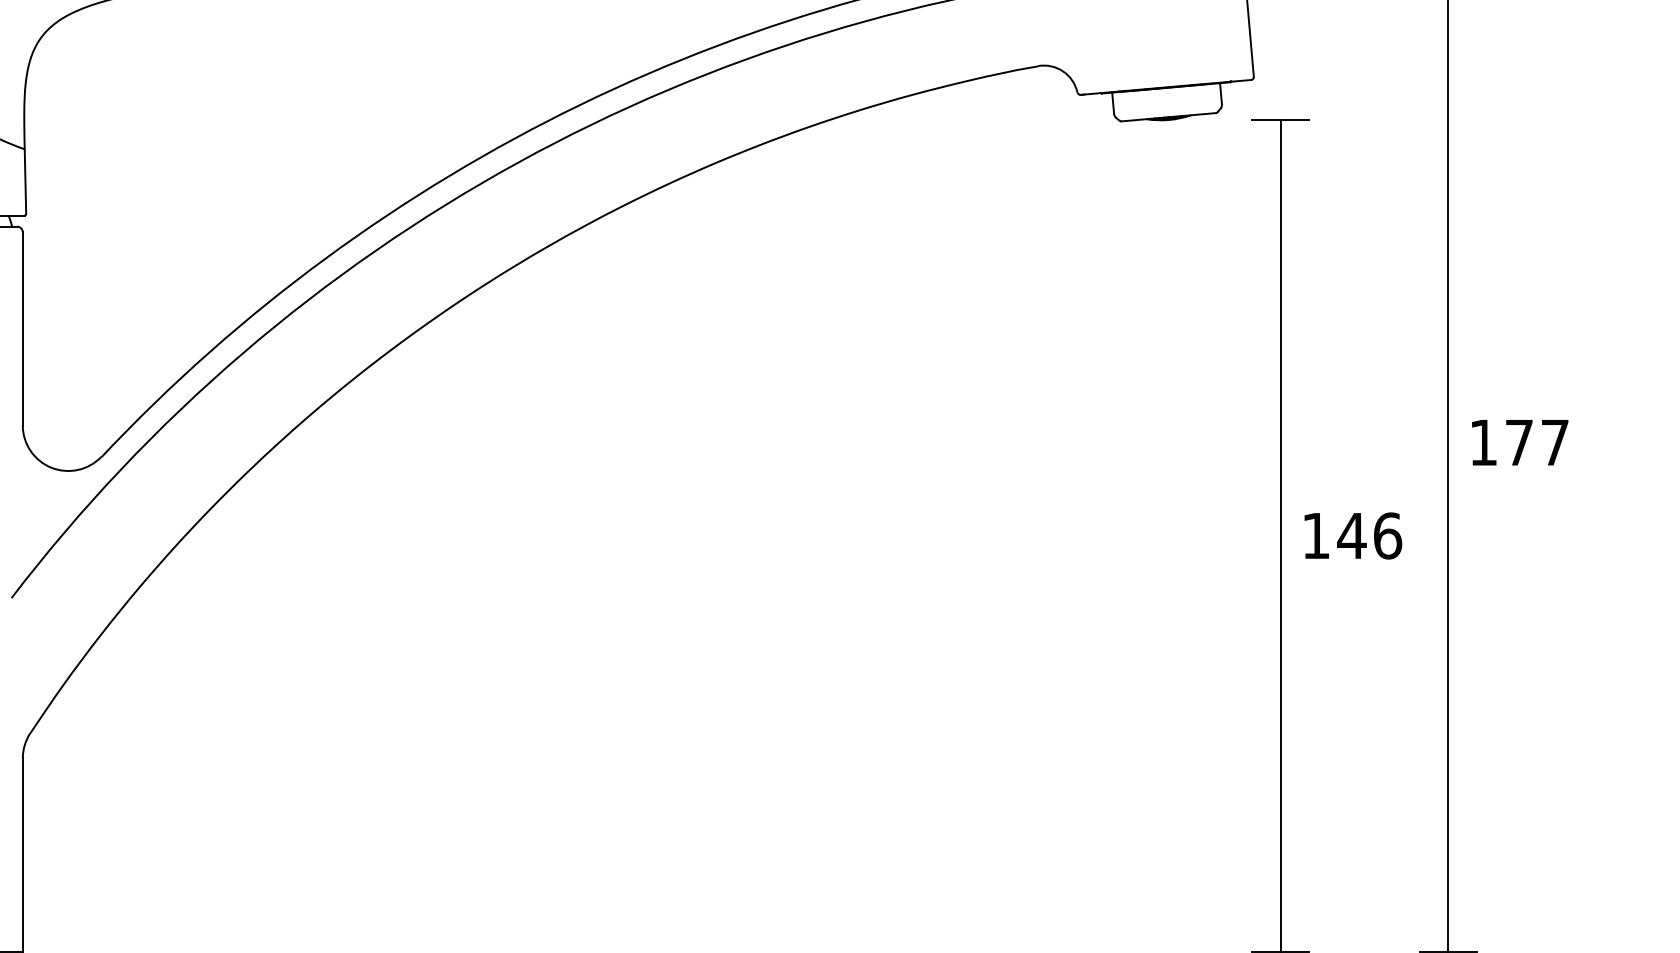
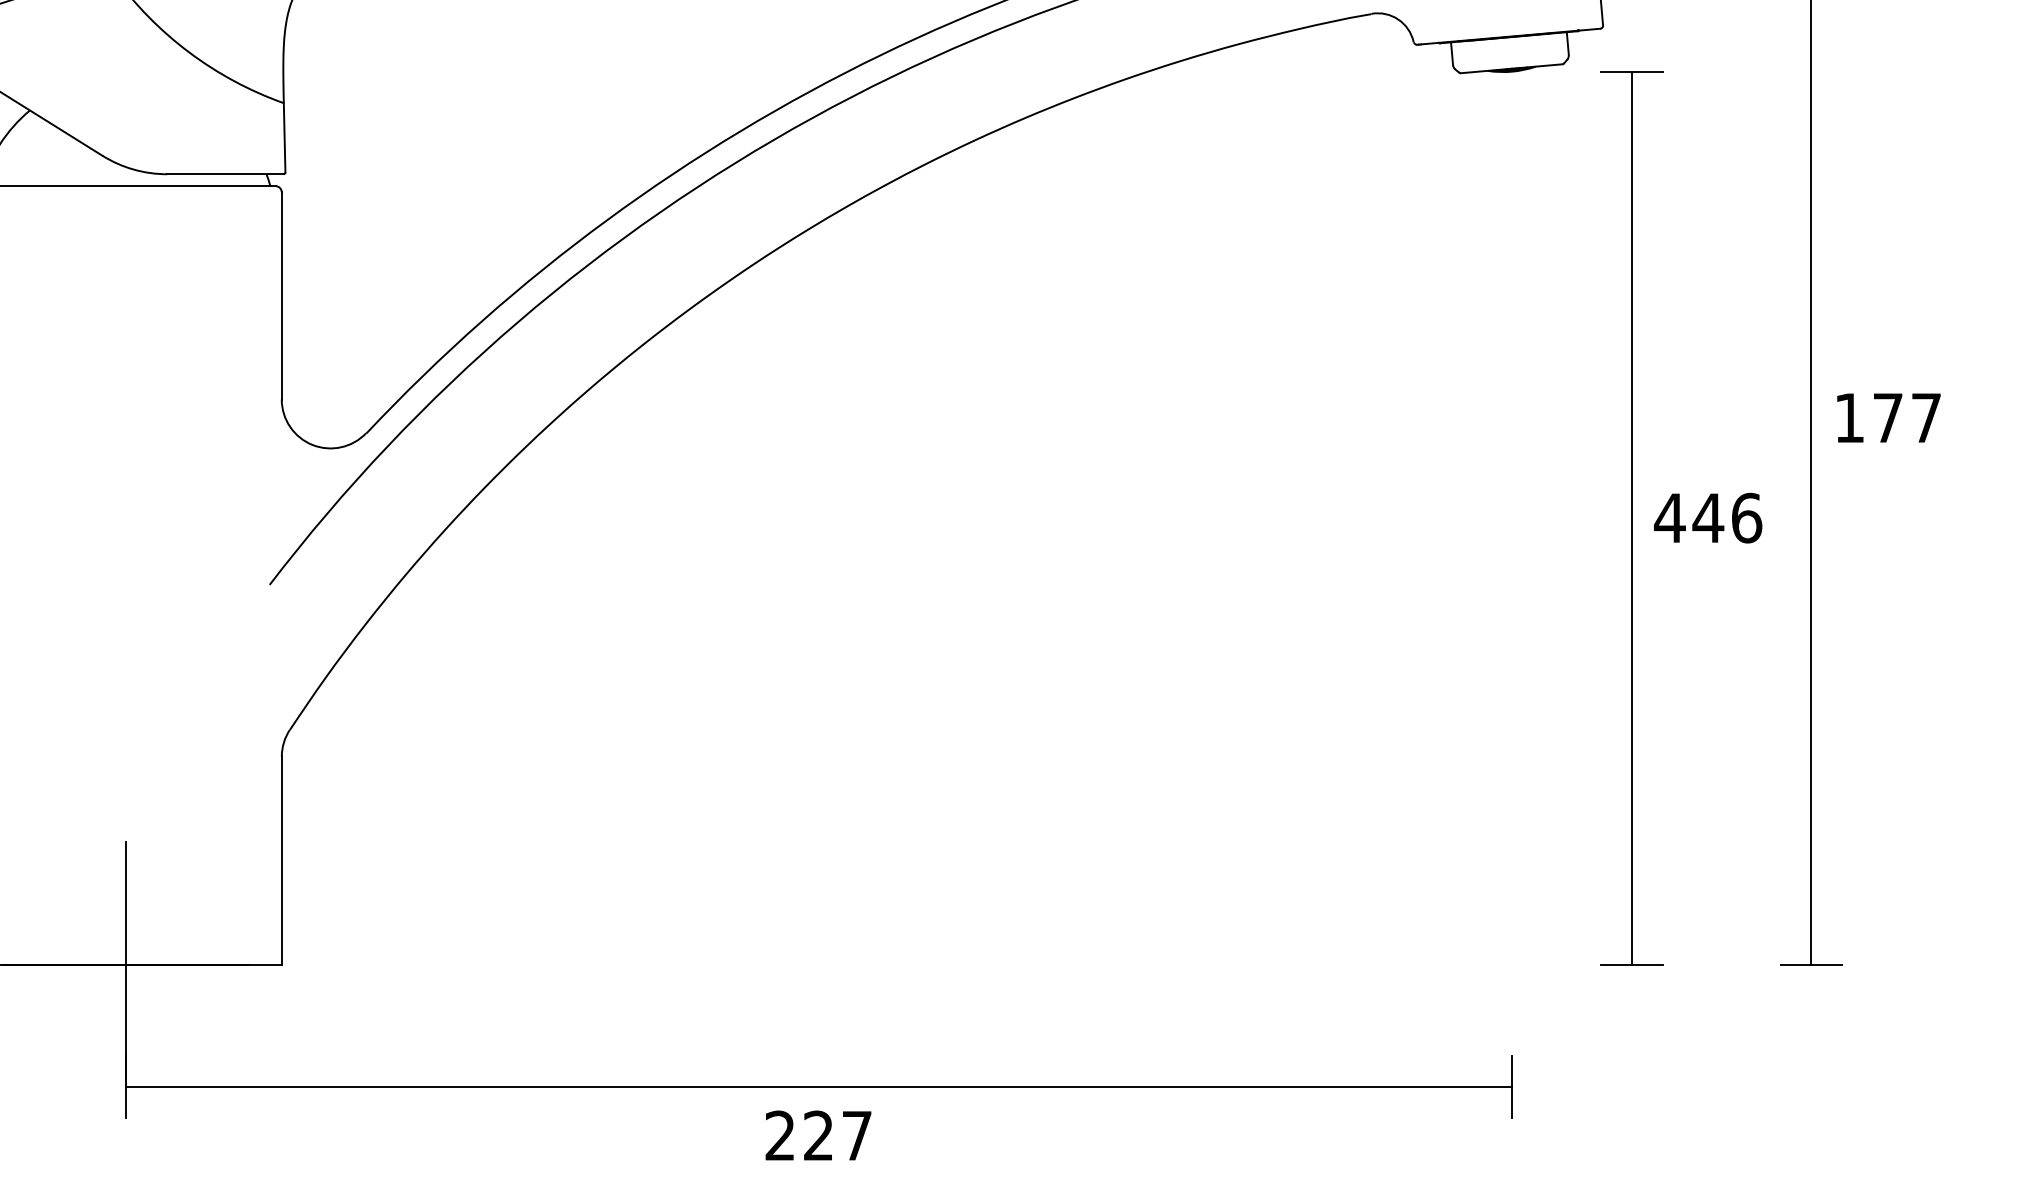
text: (1315, 535) -> (1669, 517), 146 -> 446

